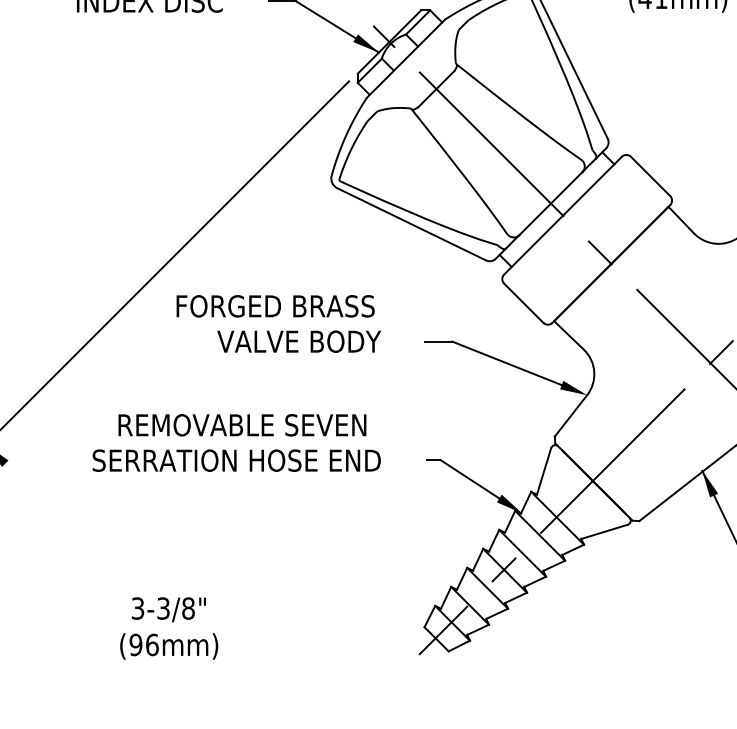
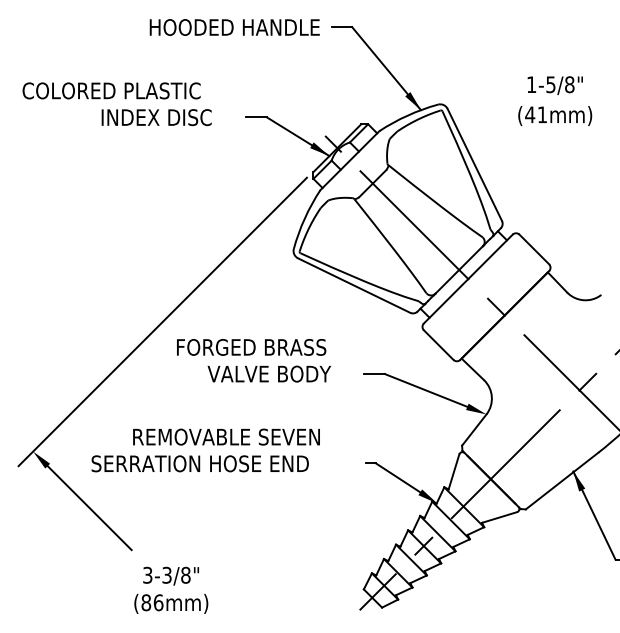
text: (235, 460) -> (199, 463), moved
line: (60, 519) -> (89, 508), added
text: (136, 644) -> (146, 602), (96mm) -> (86mm)

